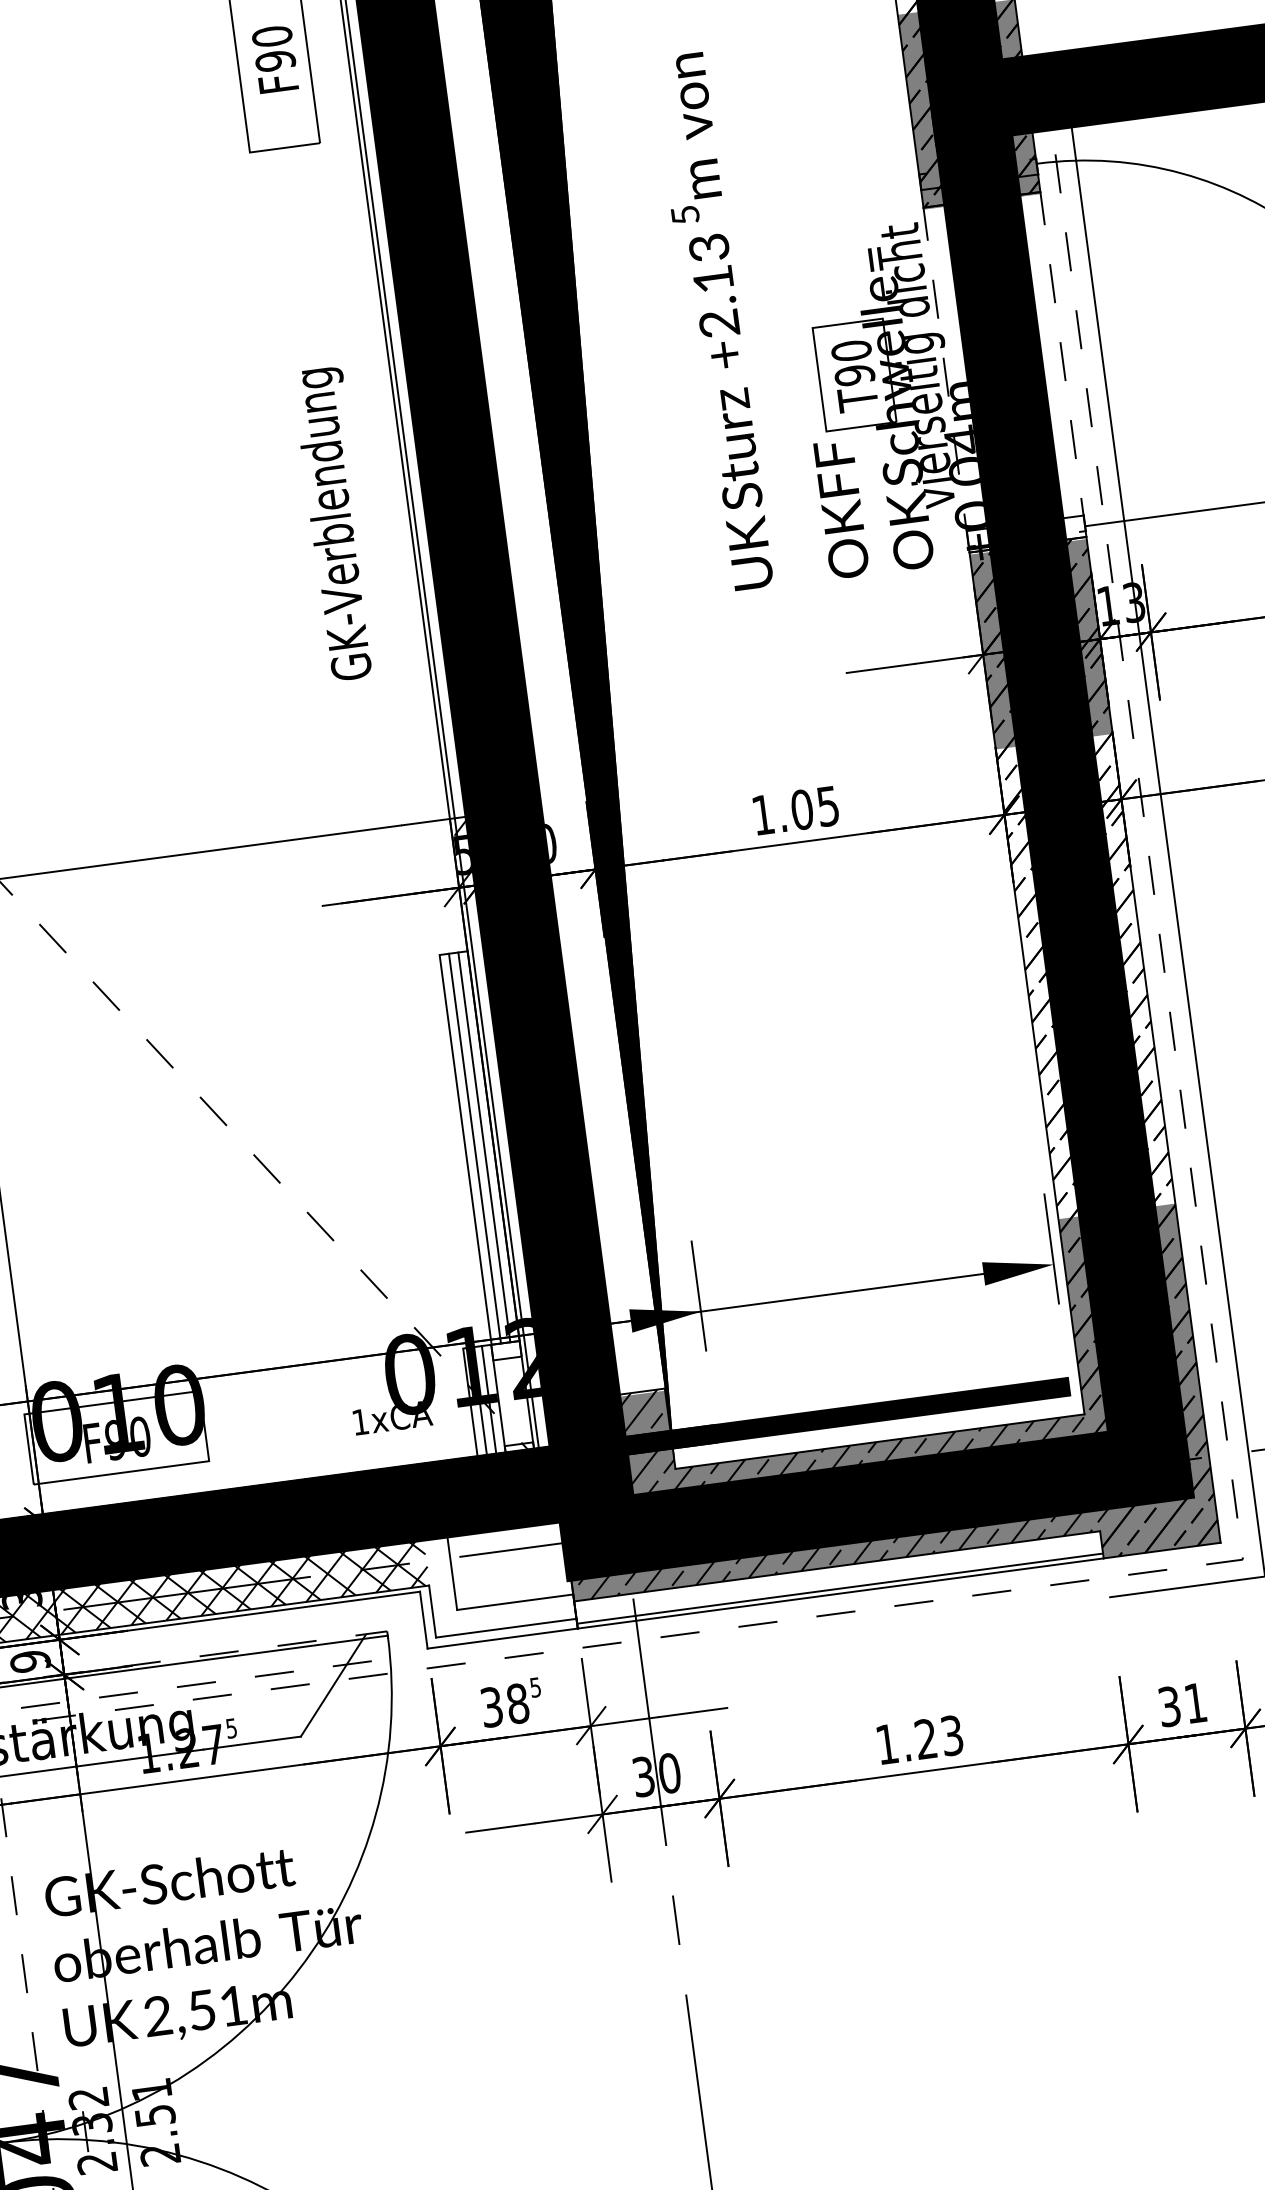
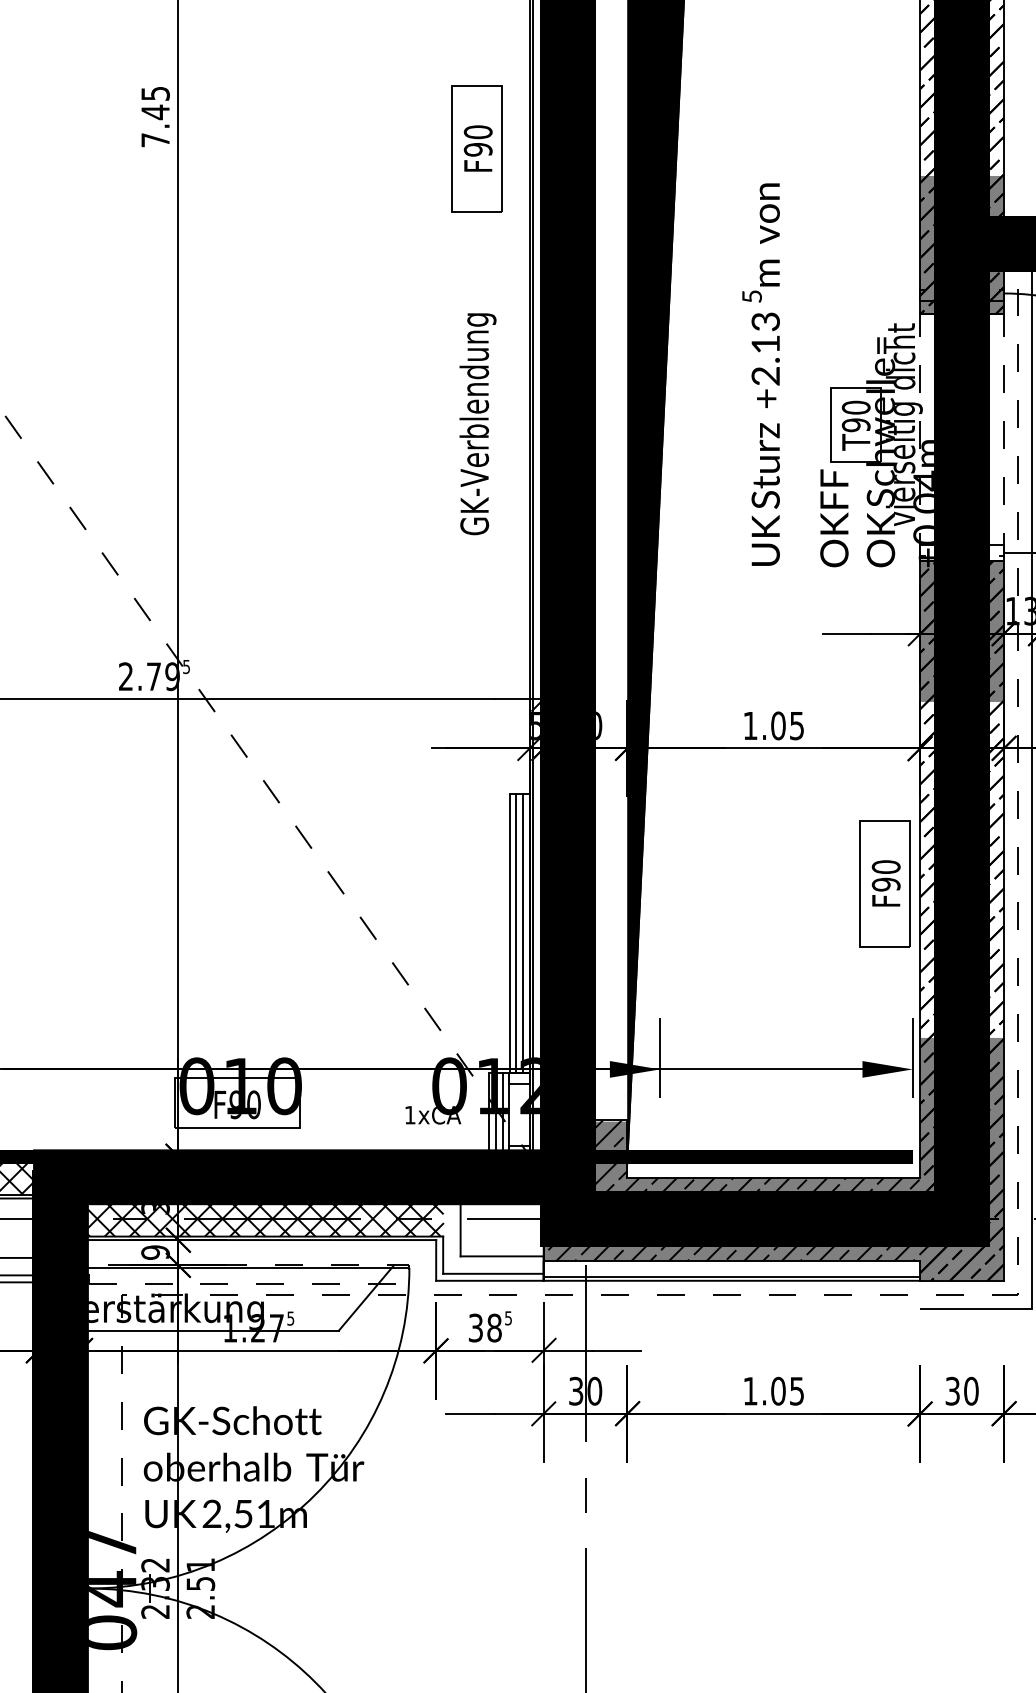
text: (336, 524) -> (477, 424), moved
part: (979, 1010) -> (884, 883), added
text: (1195, 1702) -> (971, 1390), 31 -> 30
text: (938, 1736) -> (787, 1390), 1.23 -> 1.05

